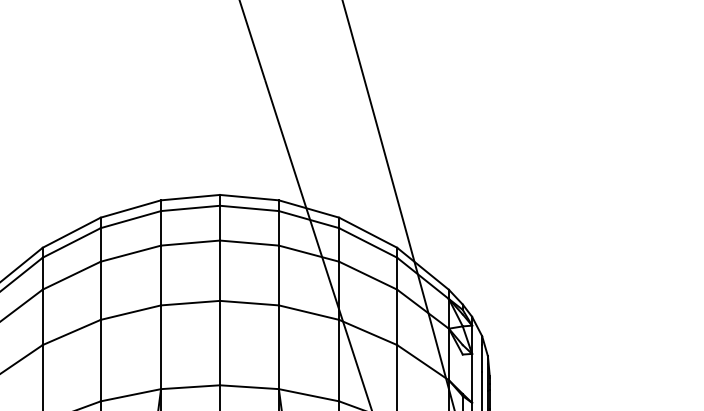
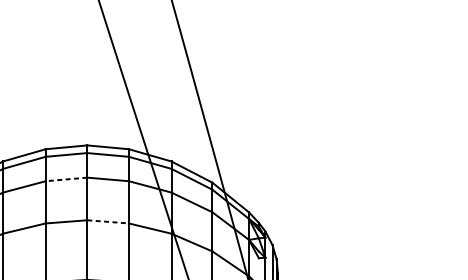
line: (190, 243) -> (66, 179), solid -> dashed
line: (249, 303) -> (108, 222), solid -> dashed

